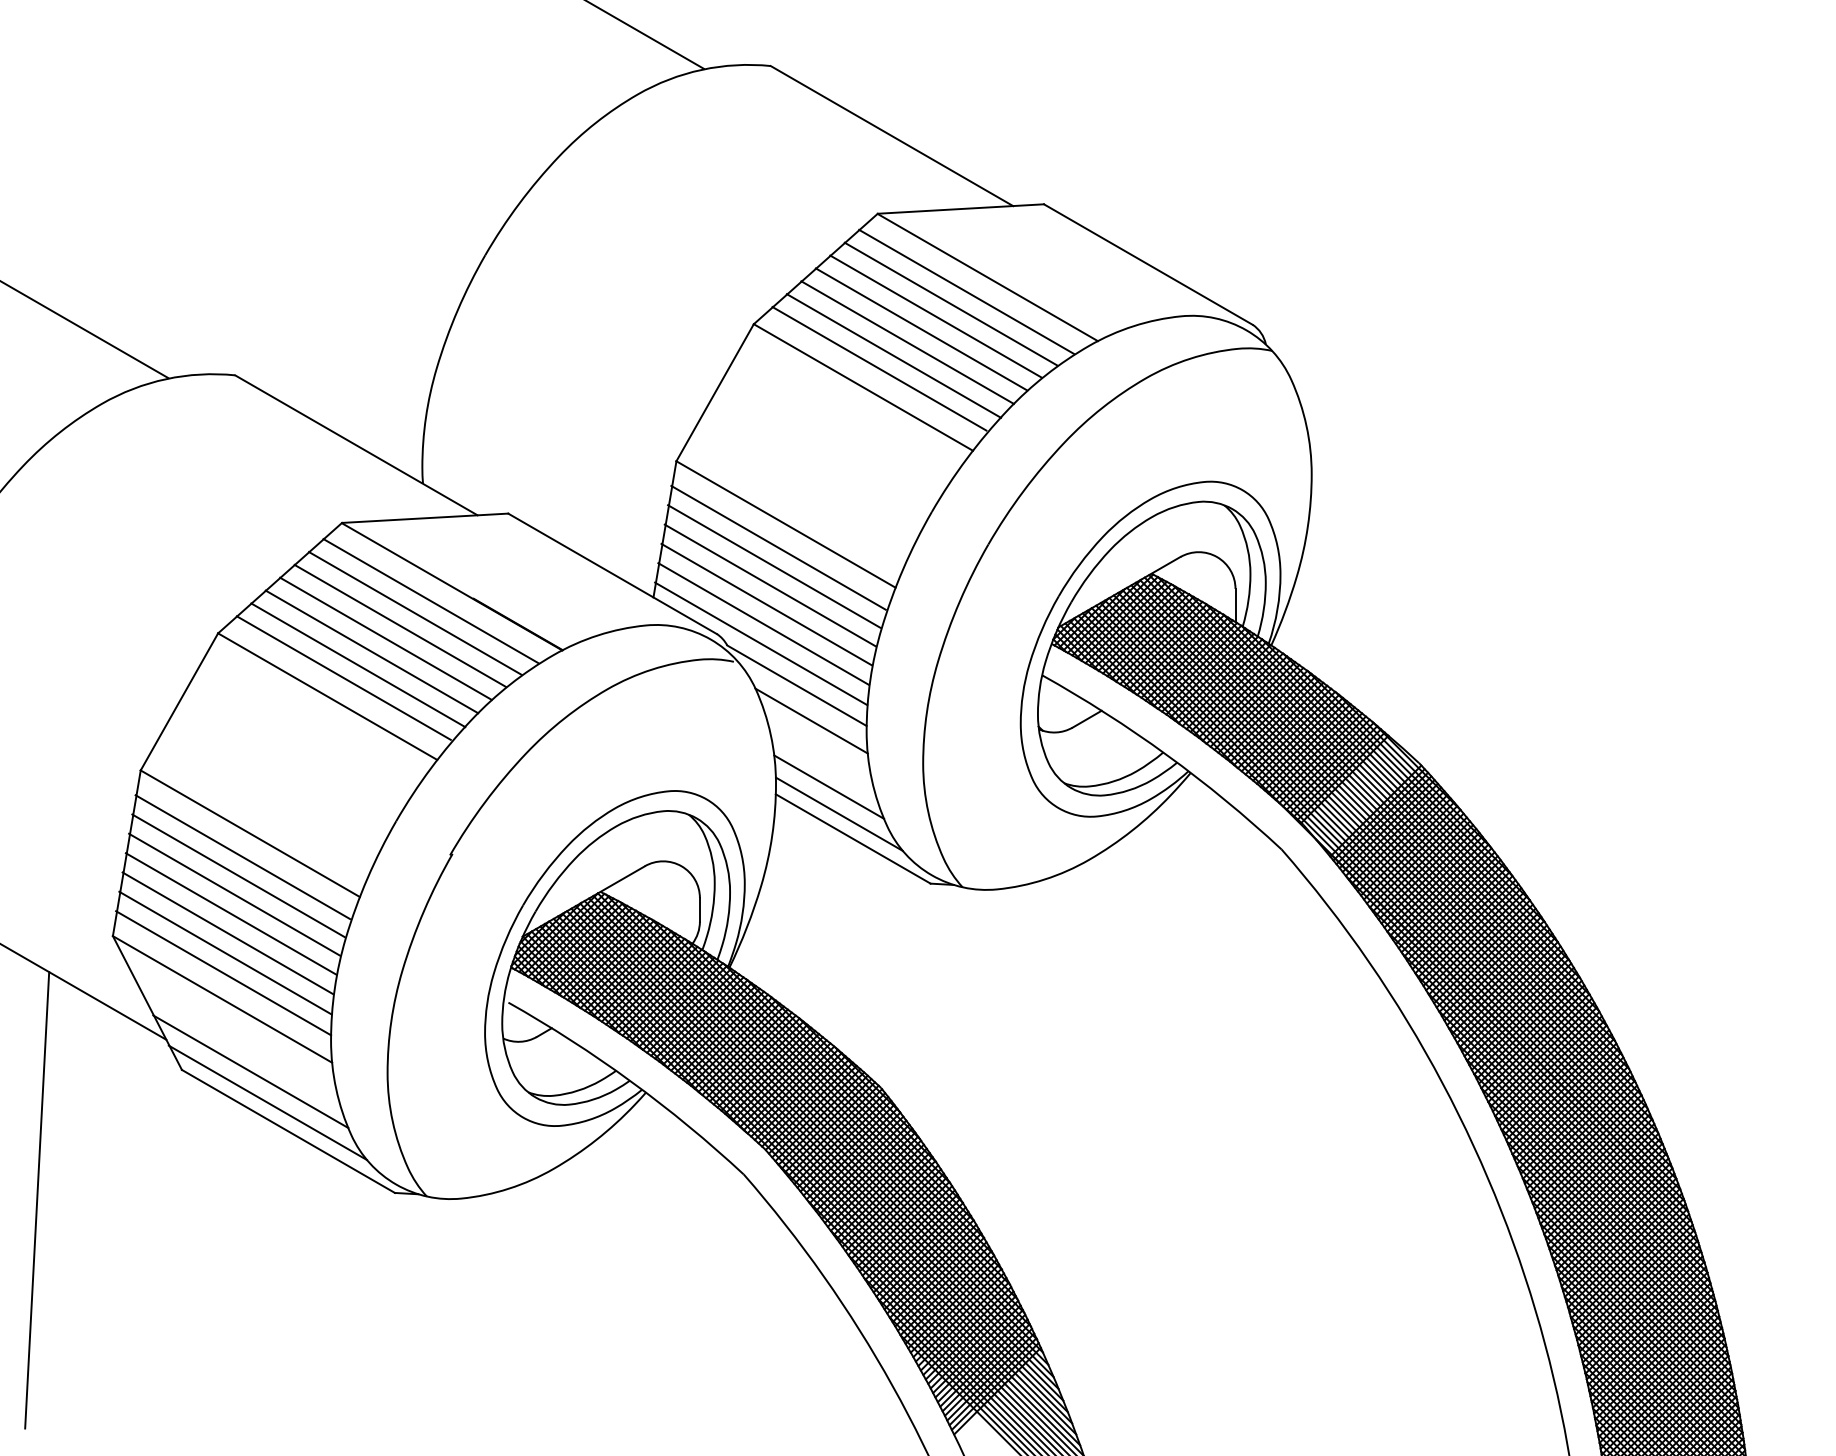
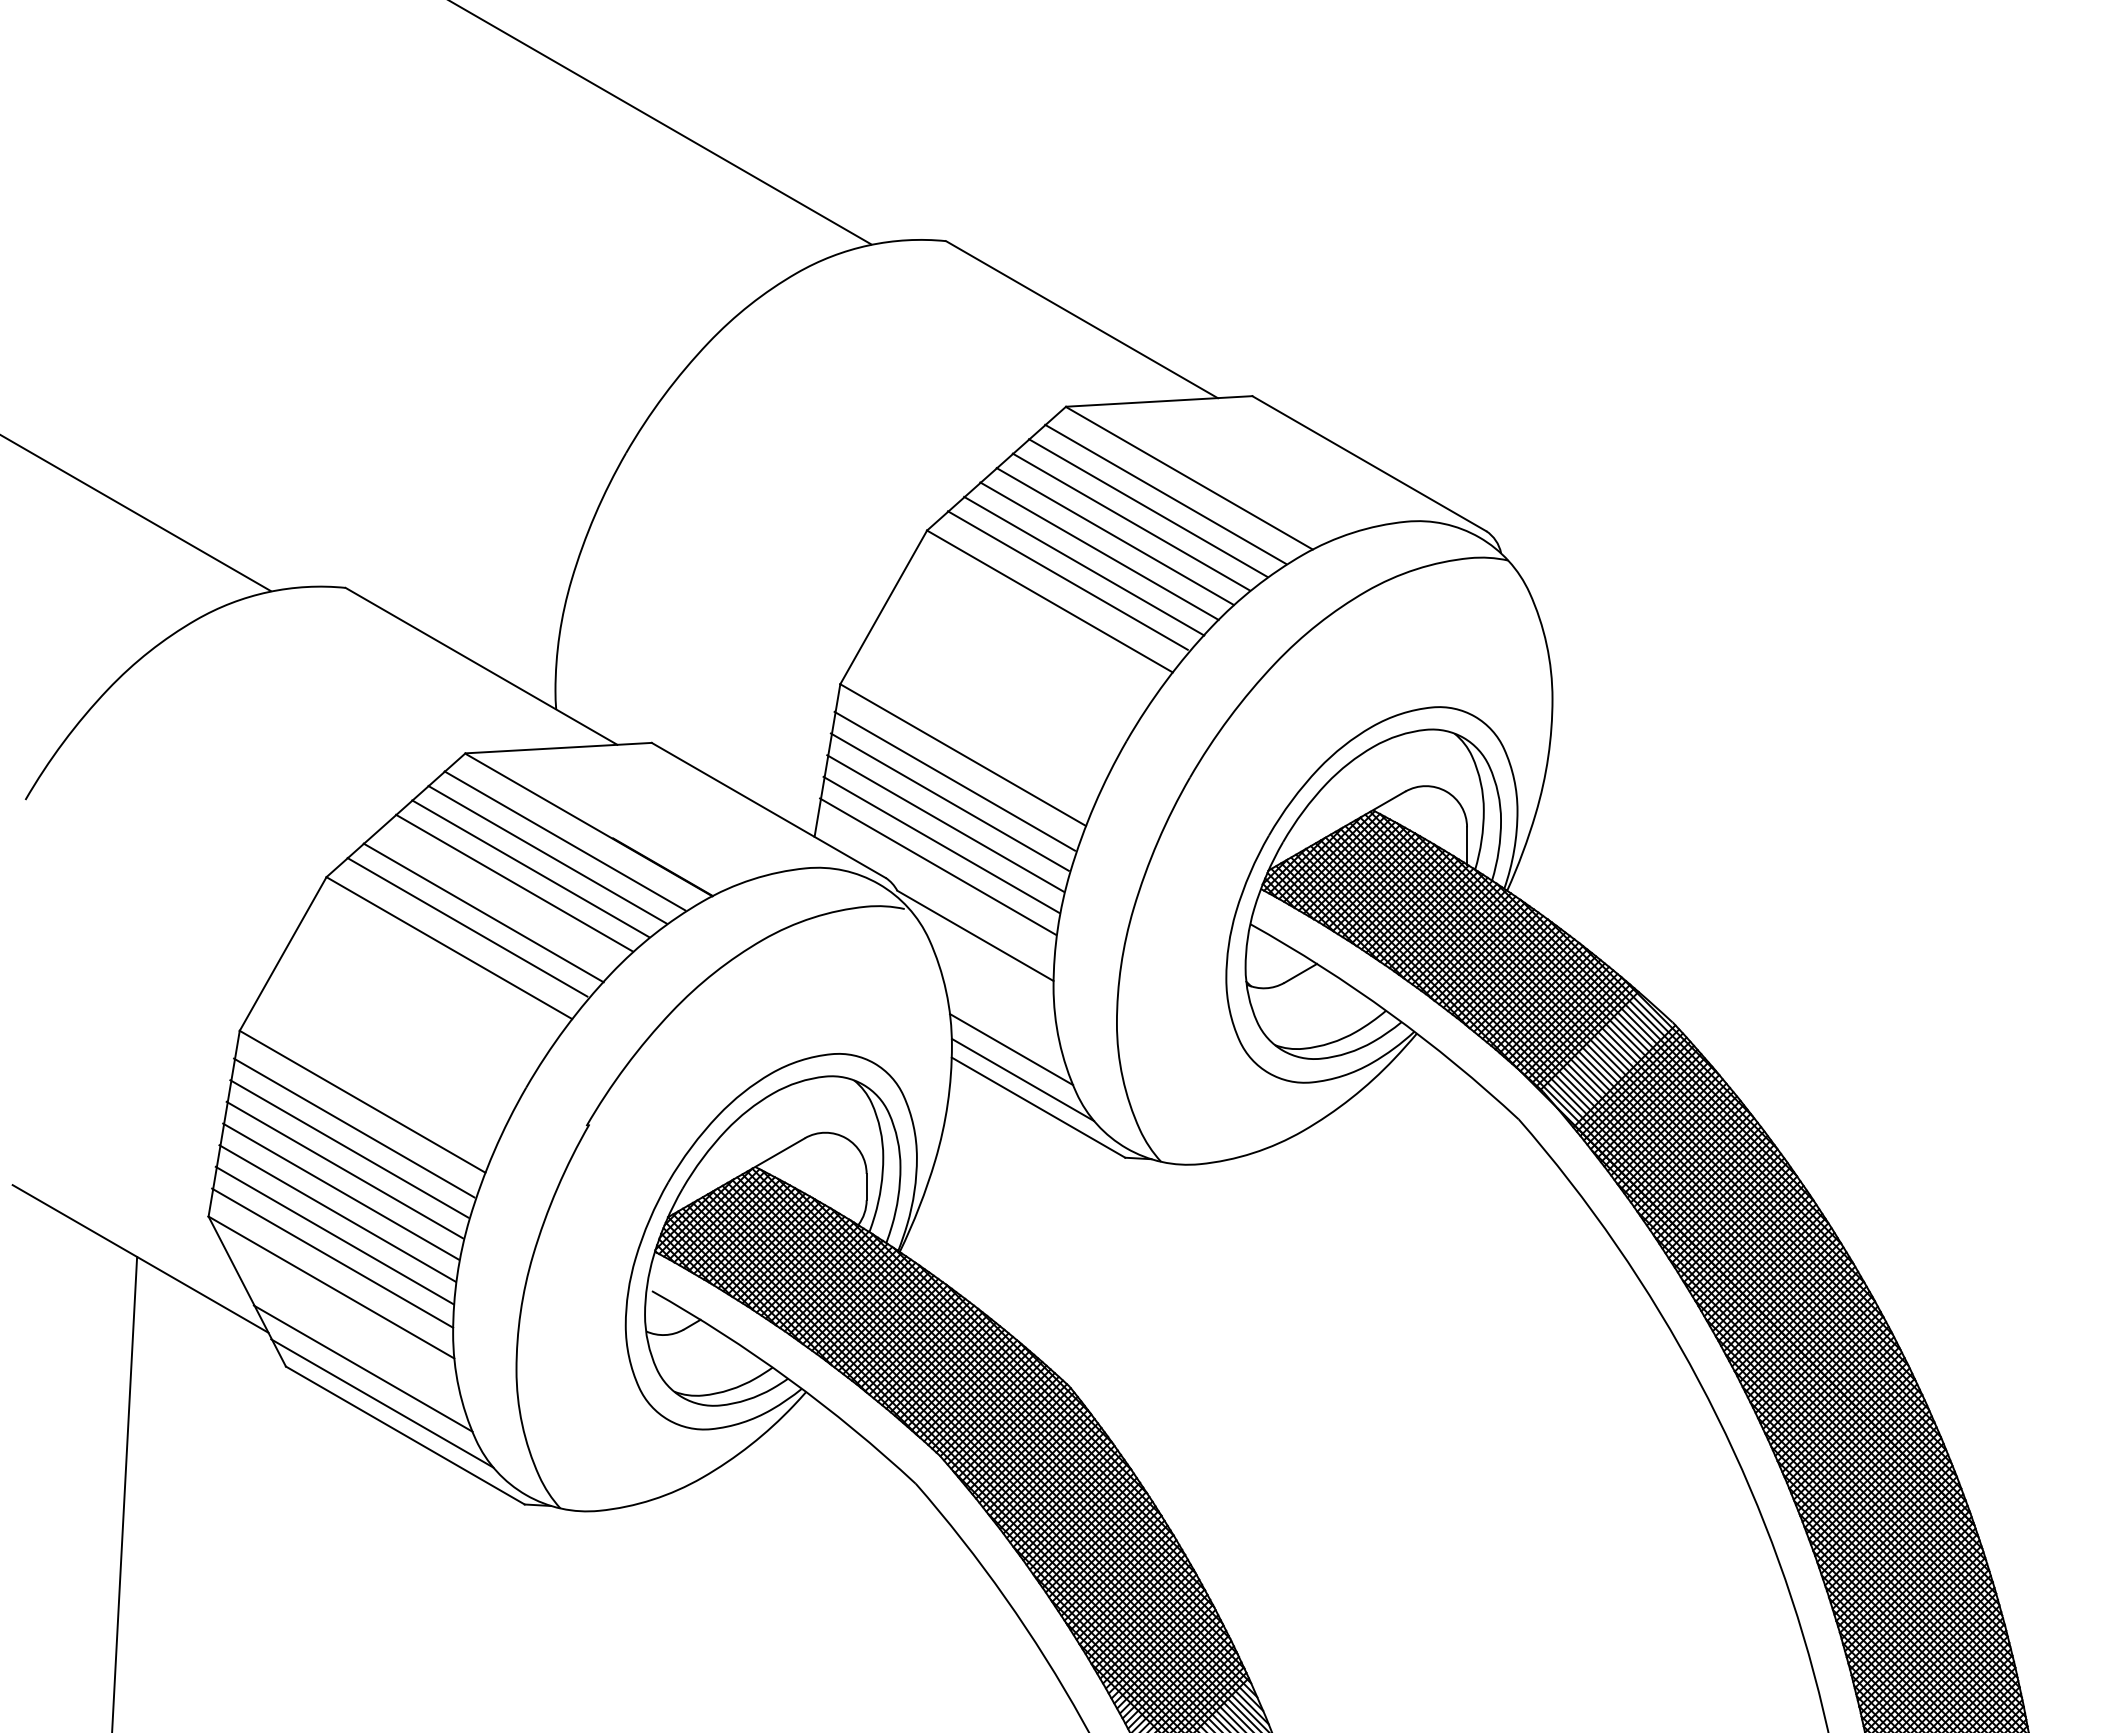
line: (761, 643) -> (935, 888), removed
line: (371, 651) -> (498, 897), removed
line: (811, 721) -> (991, 975), removed

